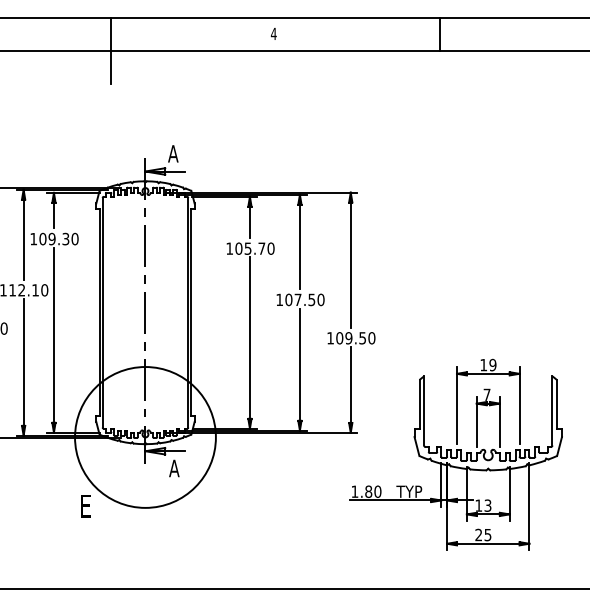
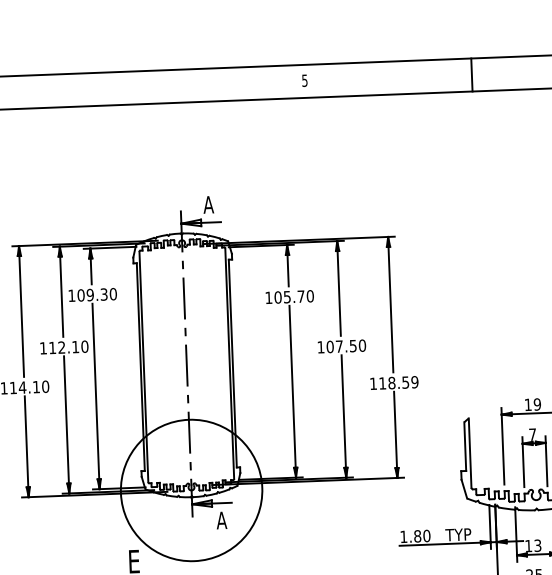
text: (273, 33) -> (304, 80), 4 -> 5
line: (111, 51) -> (142, 104), removed
text: (355, 338) -> (398, 383), 109.50 -> 118.59

